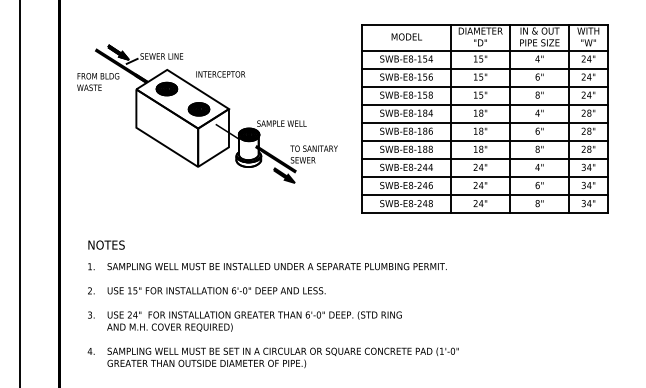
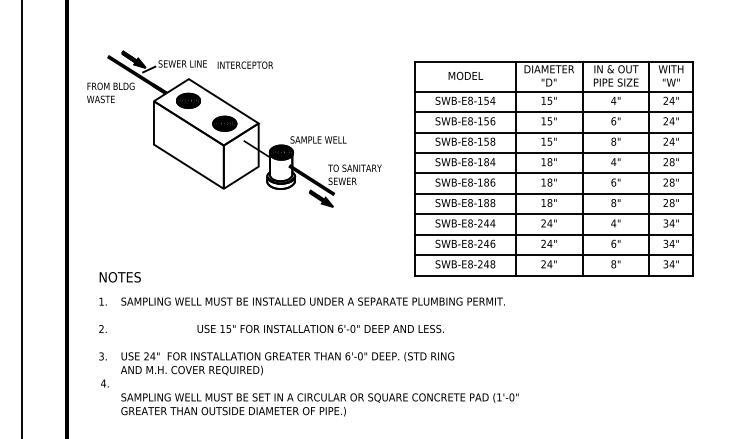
text: (219, 73) -> (244, 64), moved
part: (484, 118) -> (553, 168), moved
text: (216, 290) -> (320, 328), moved
text: (90, 351) -> (104, 383), moved

